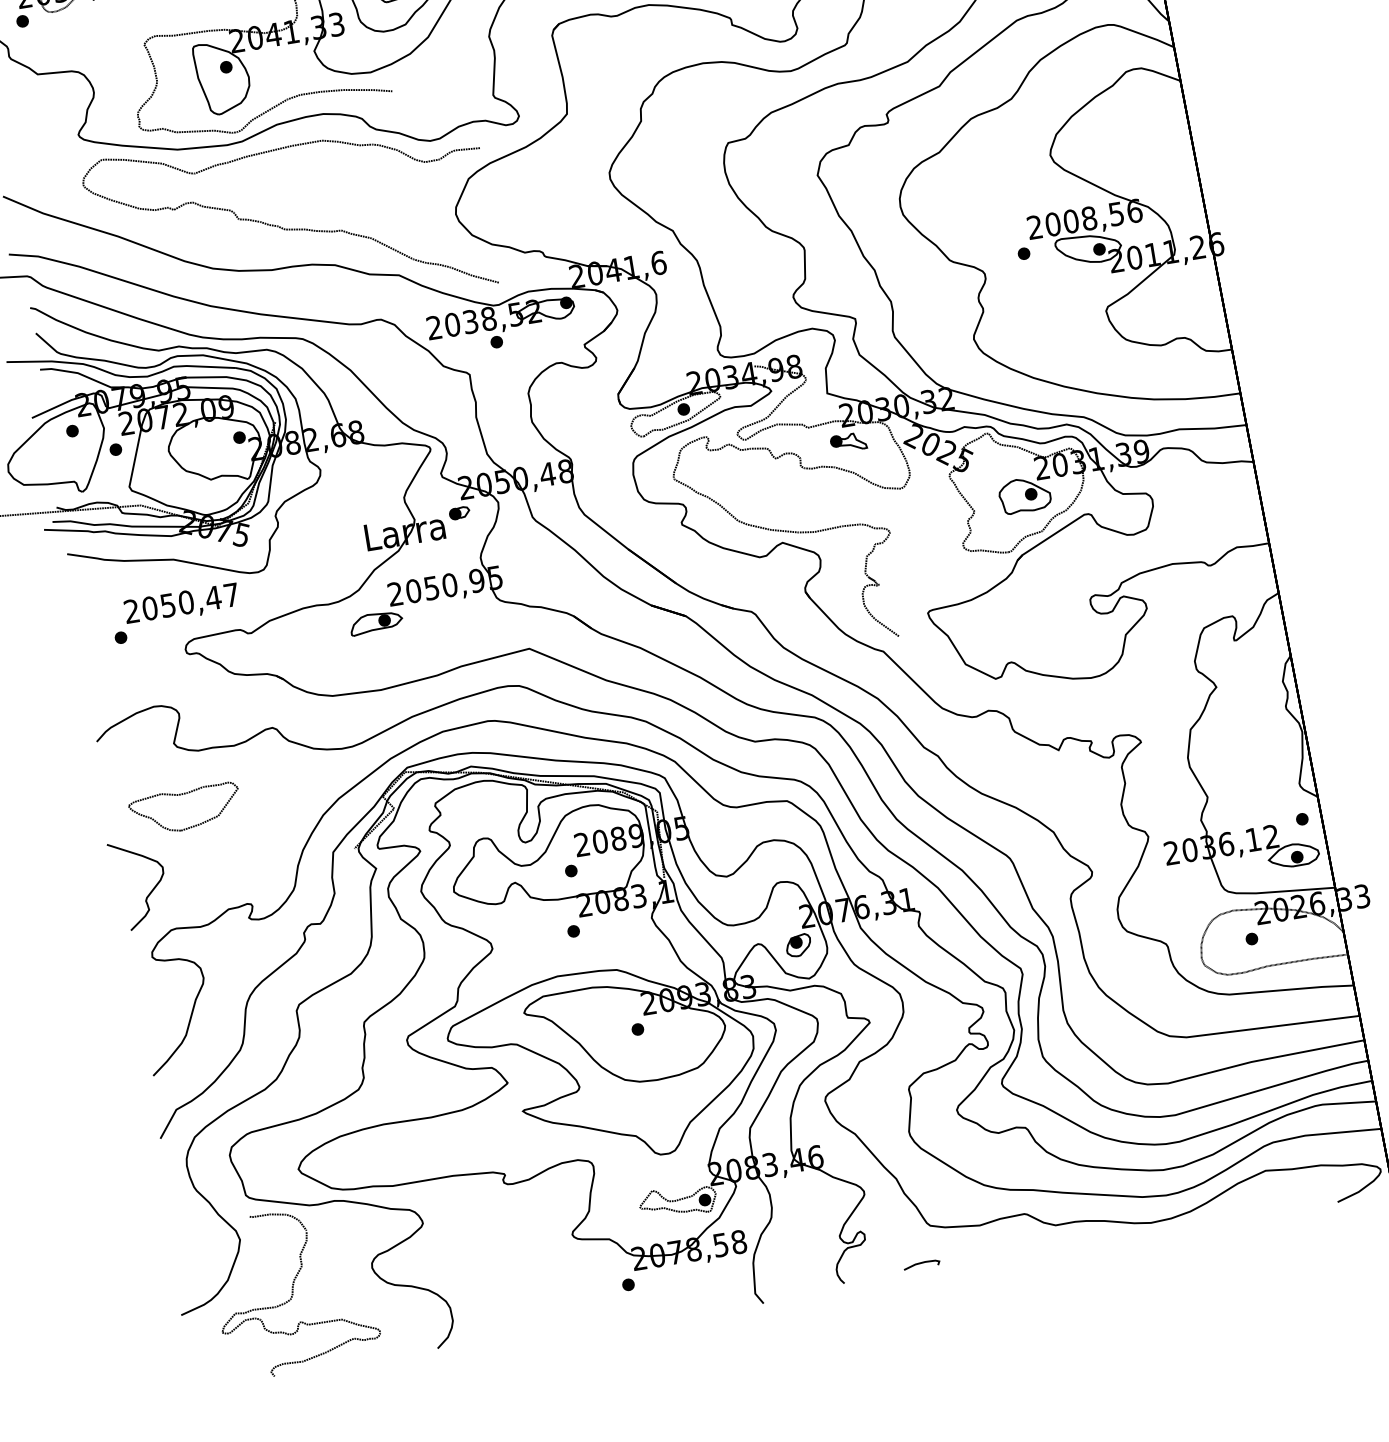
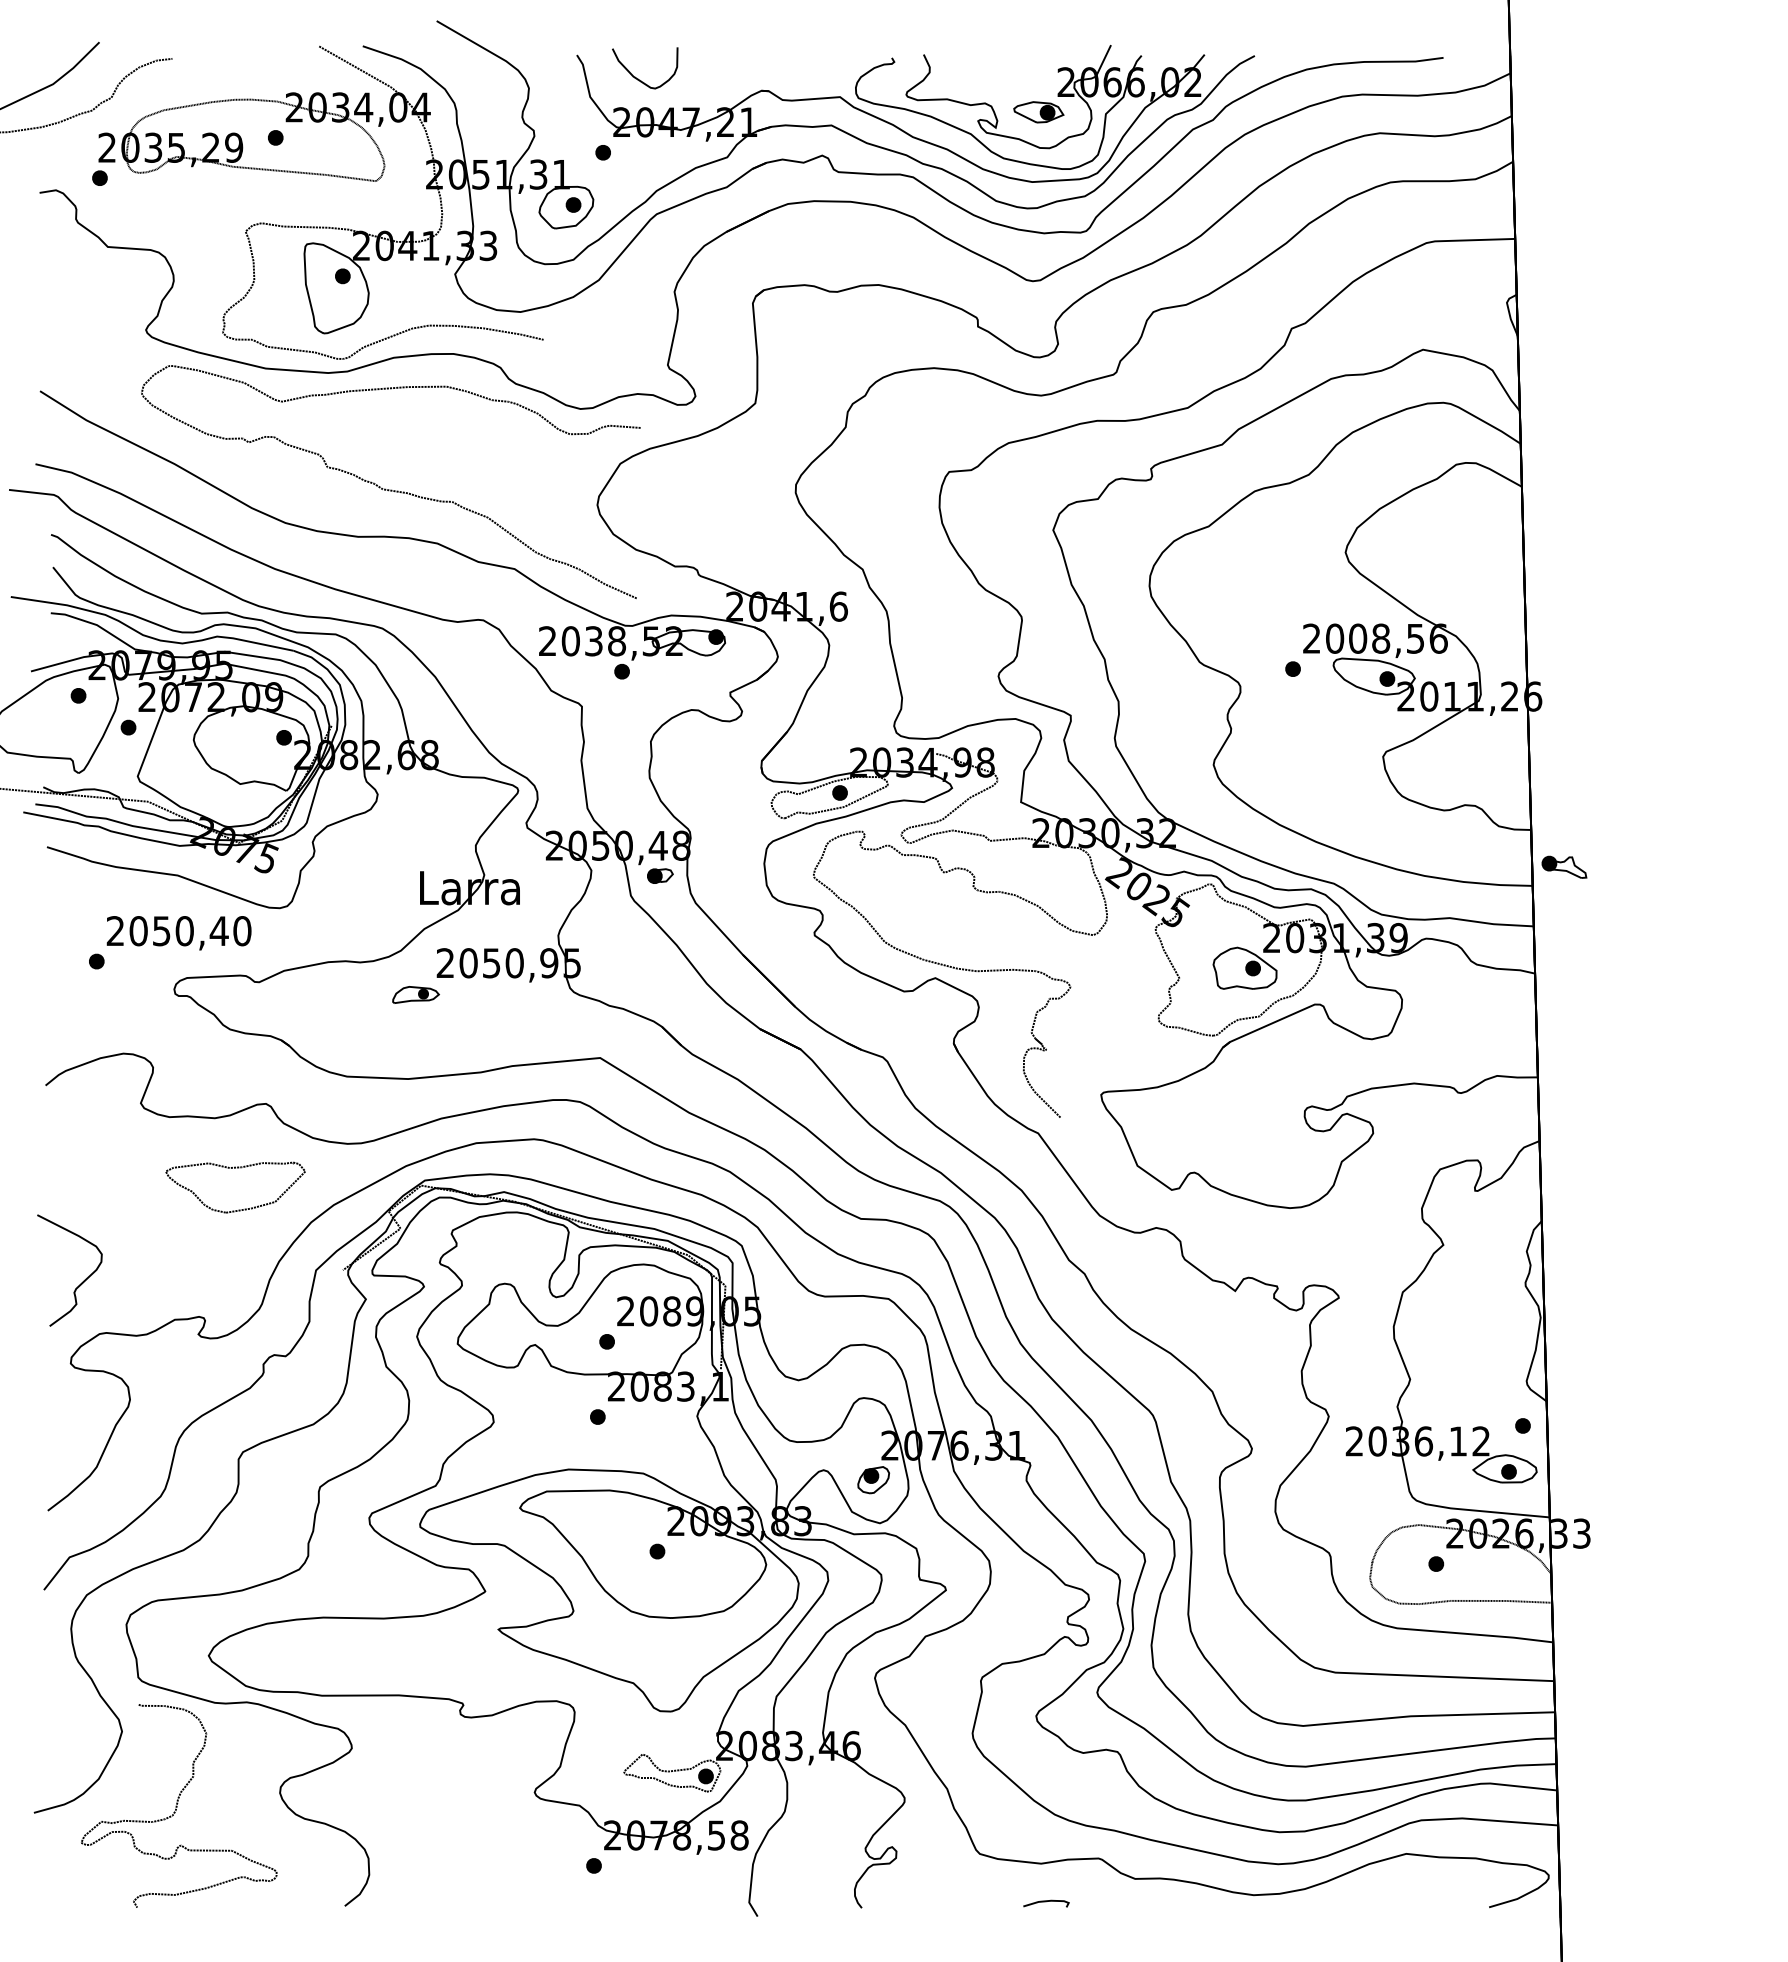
part: (848, 441) -> (1564, 866), moved
part: (459, 512) -> (660, 875), moved
text: (231, 595) -> (242, 931), 2050,47 -> 2050,40
part: (375, 622) -> (415, 994), size x0.7
part: (182, 794) -> (235, 1168), moved
curve: (921, 1263) -> (1046, 1902), moved

